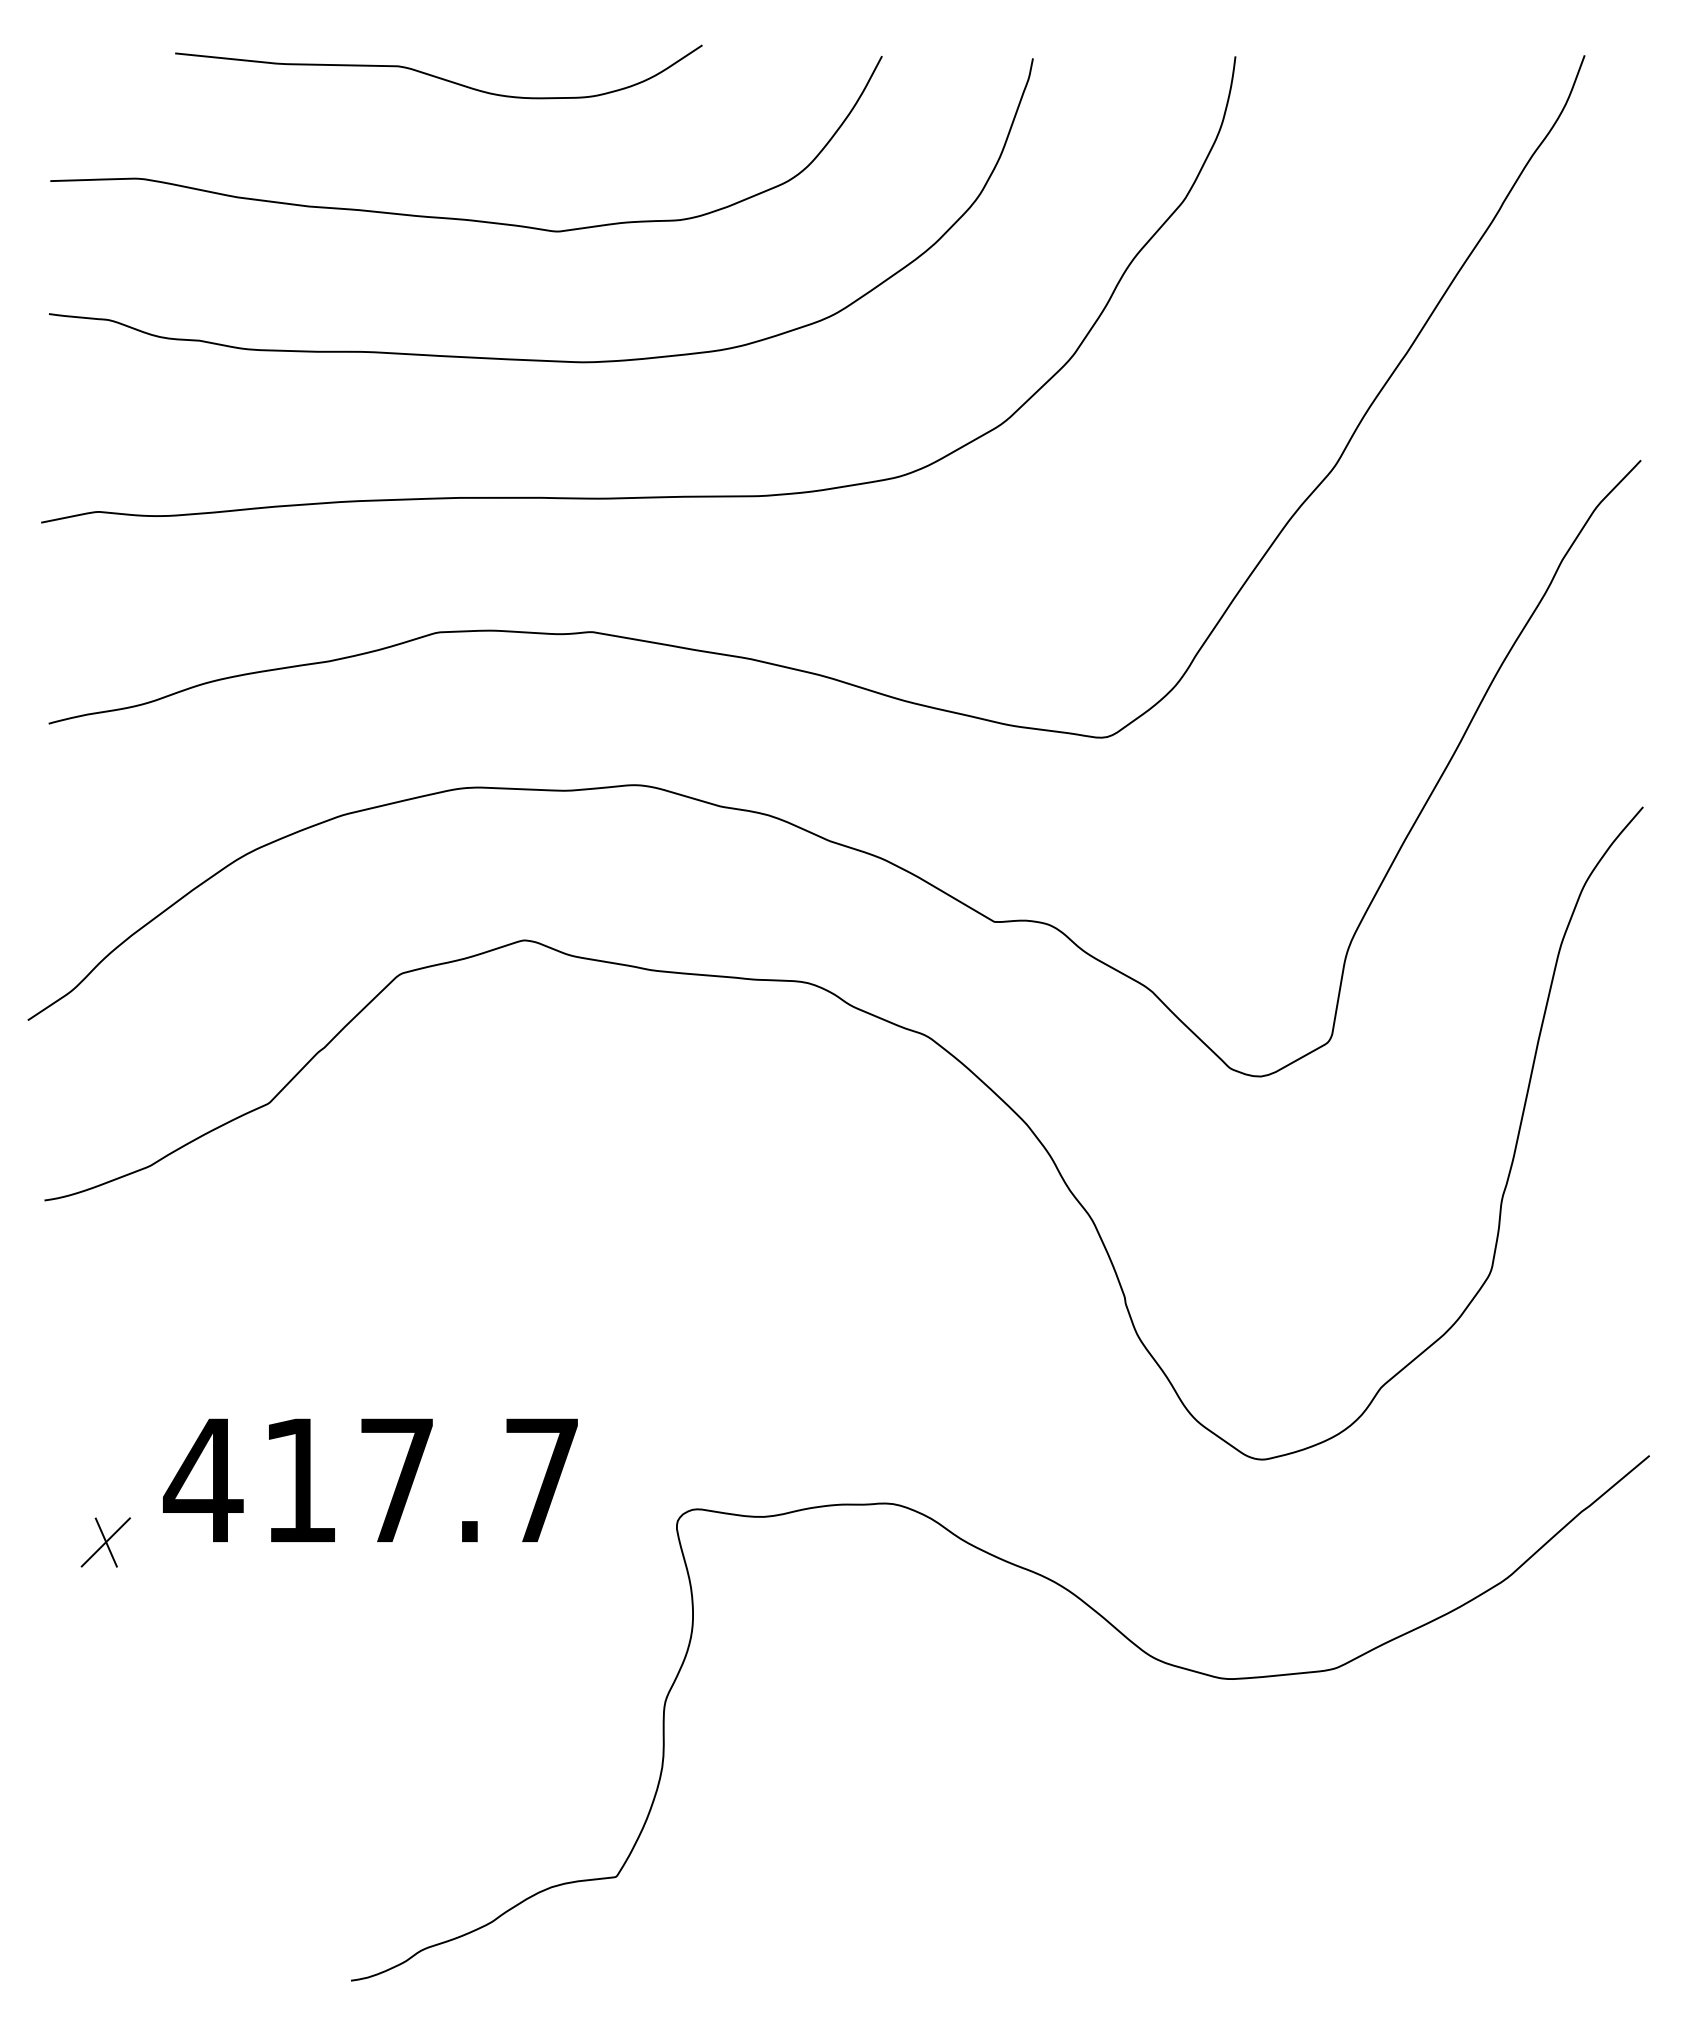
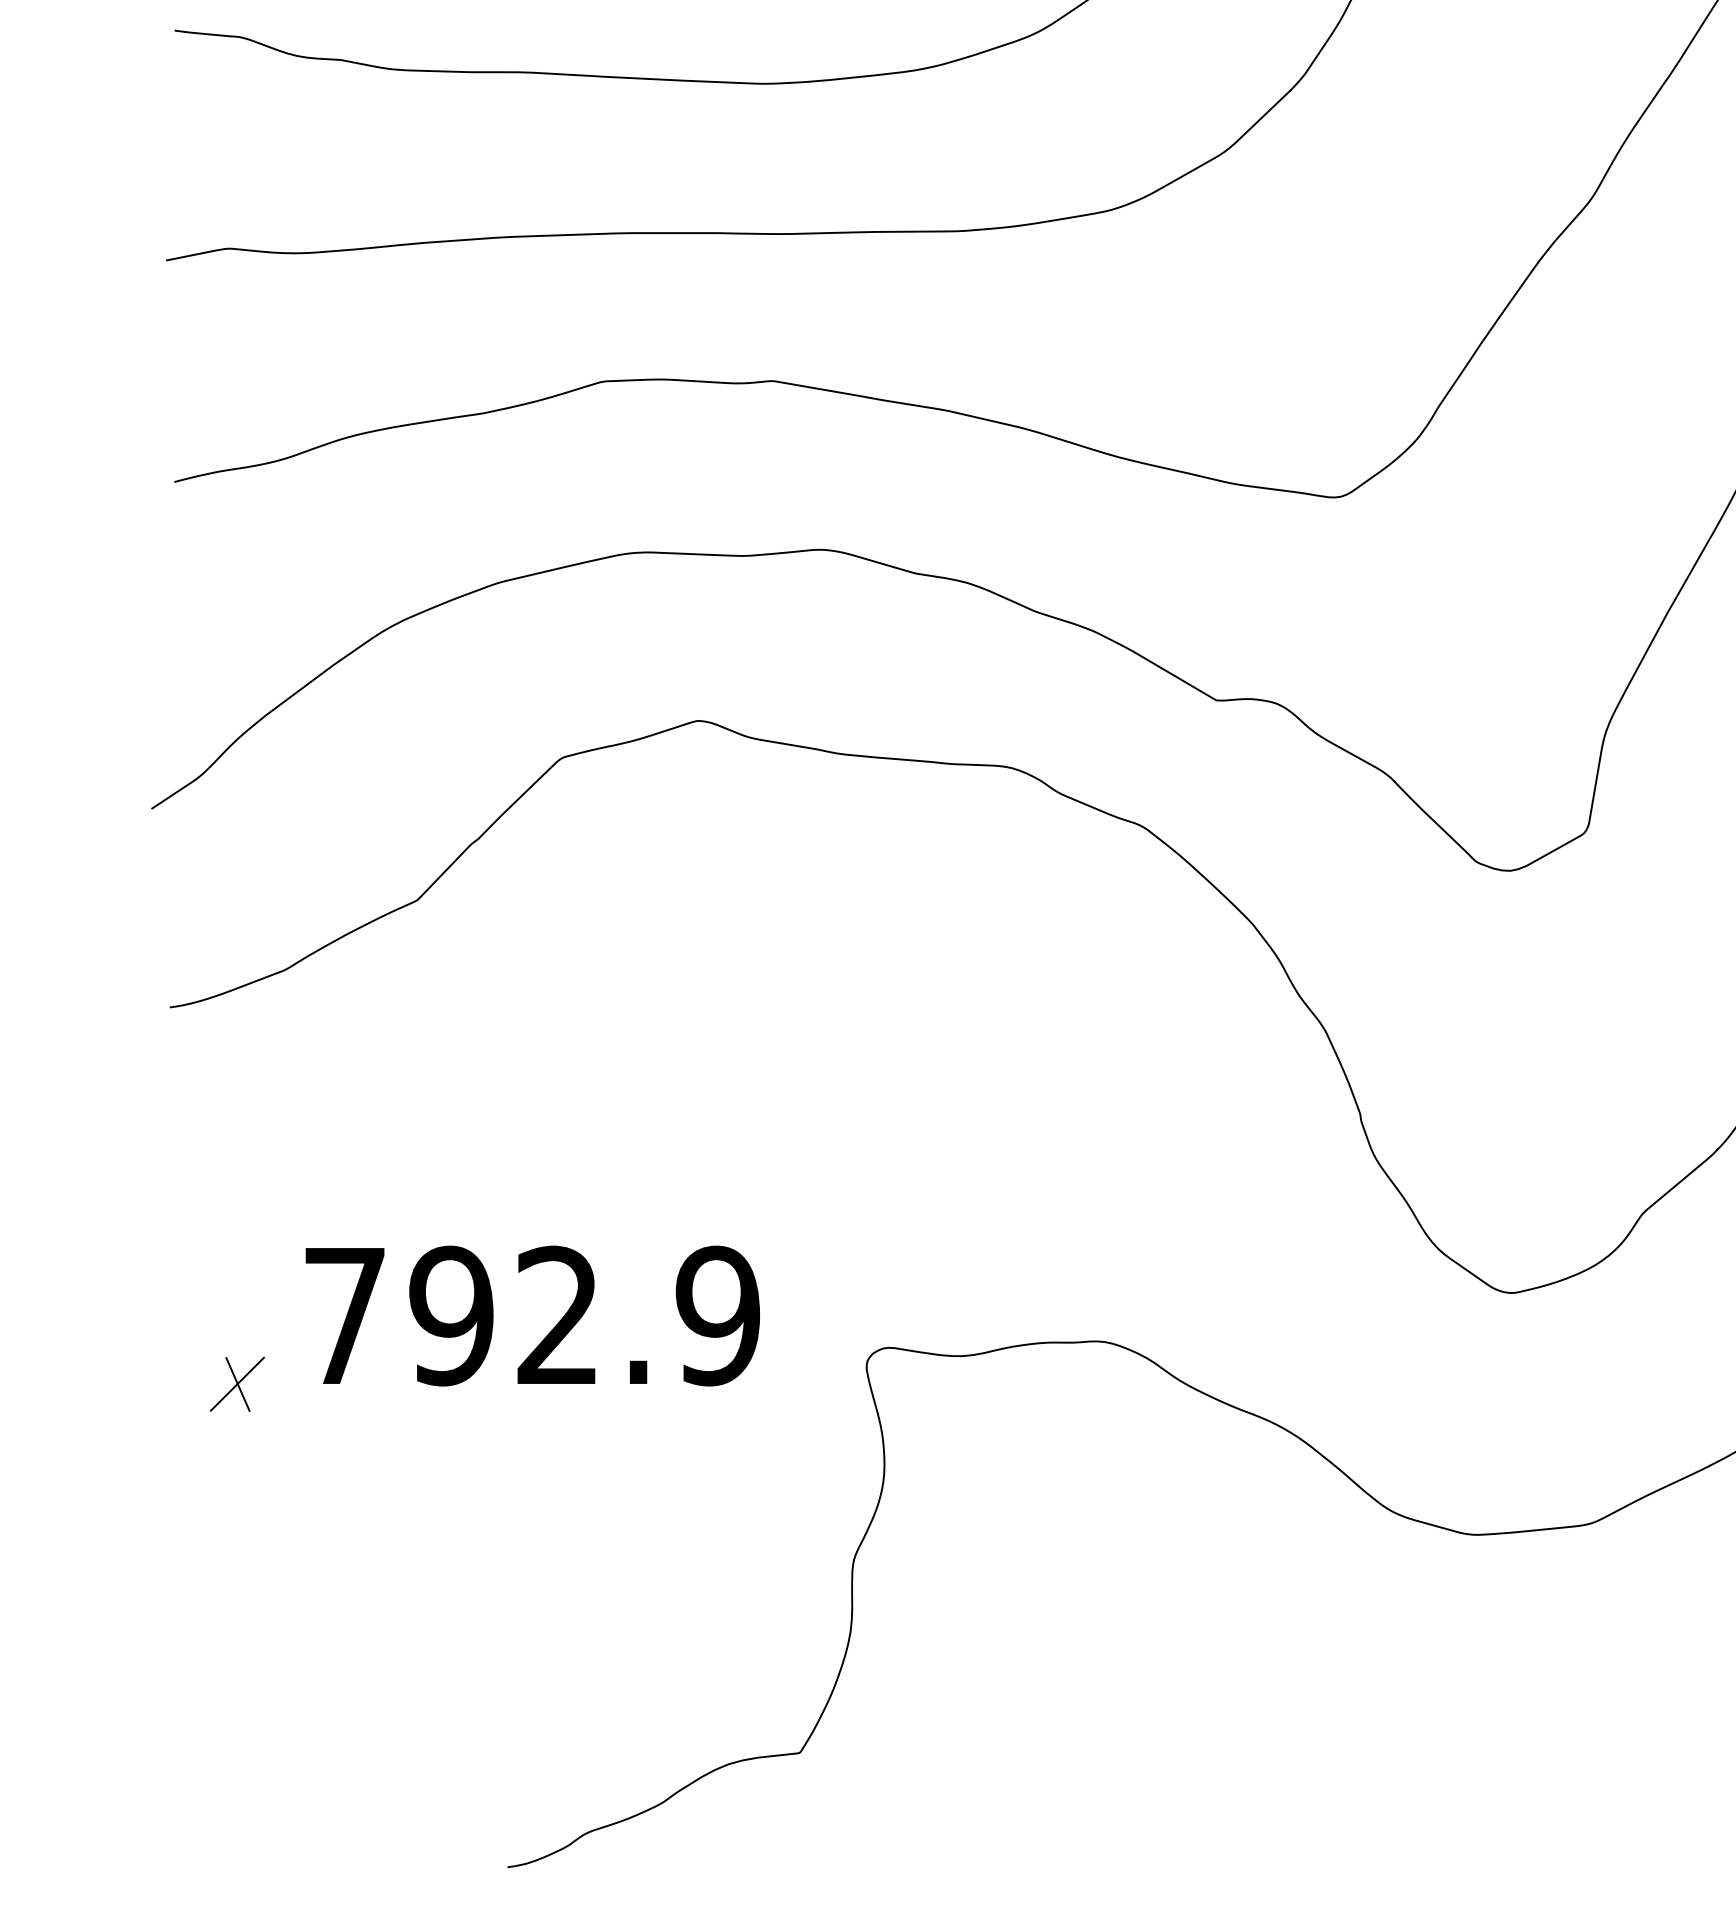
text: (371, 1480) -> (530, 1316), 417.7 -> 792.9

